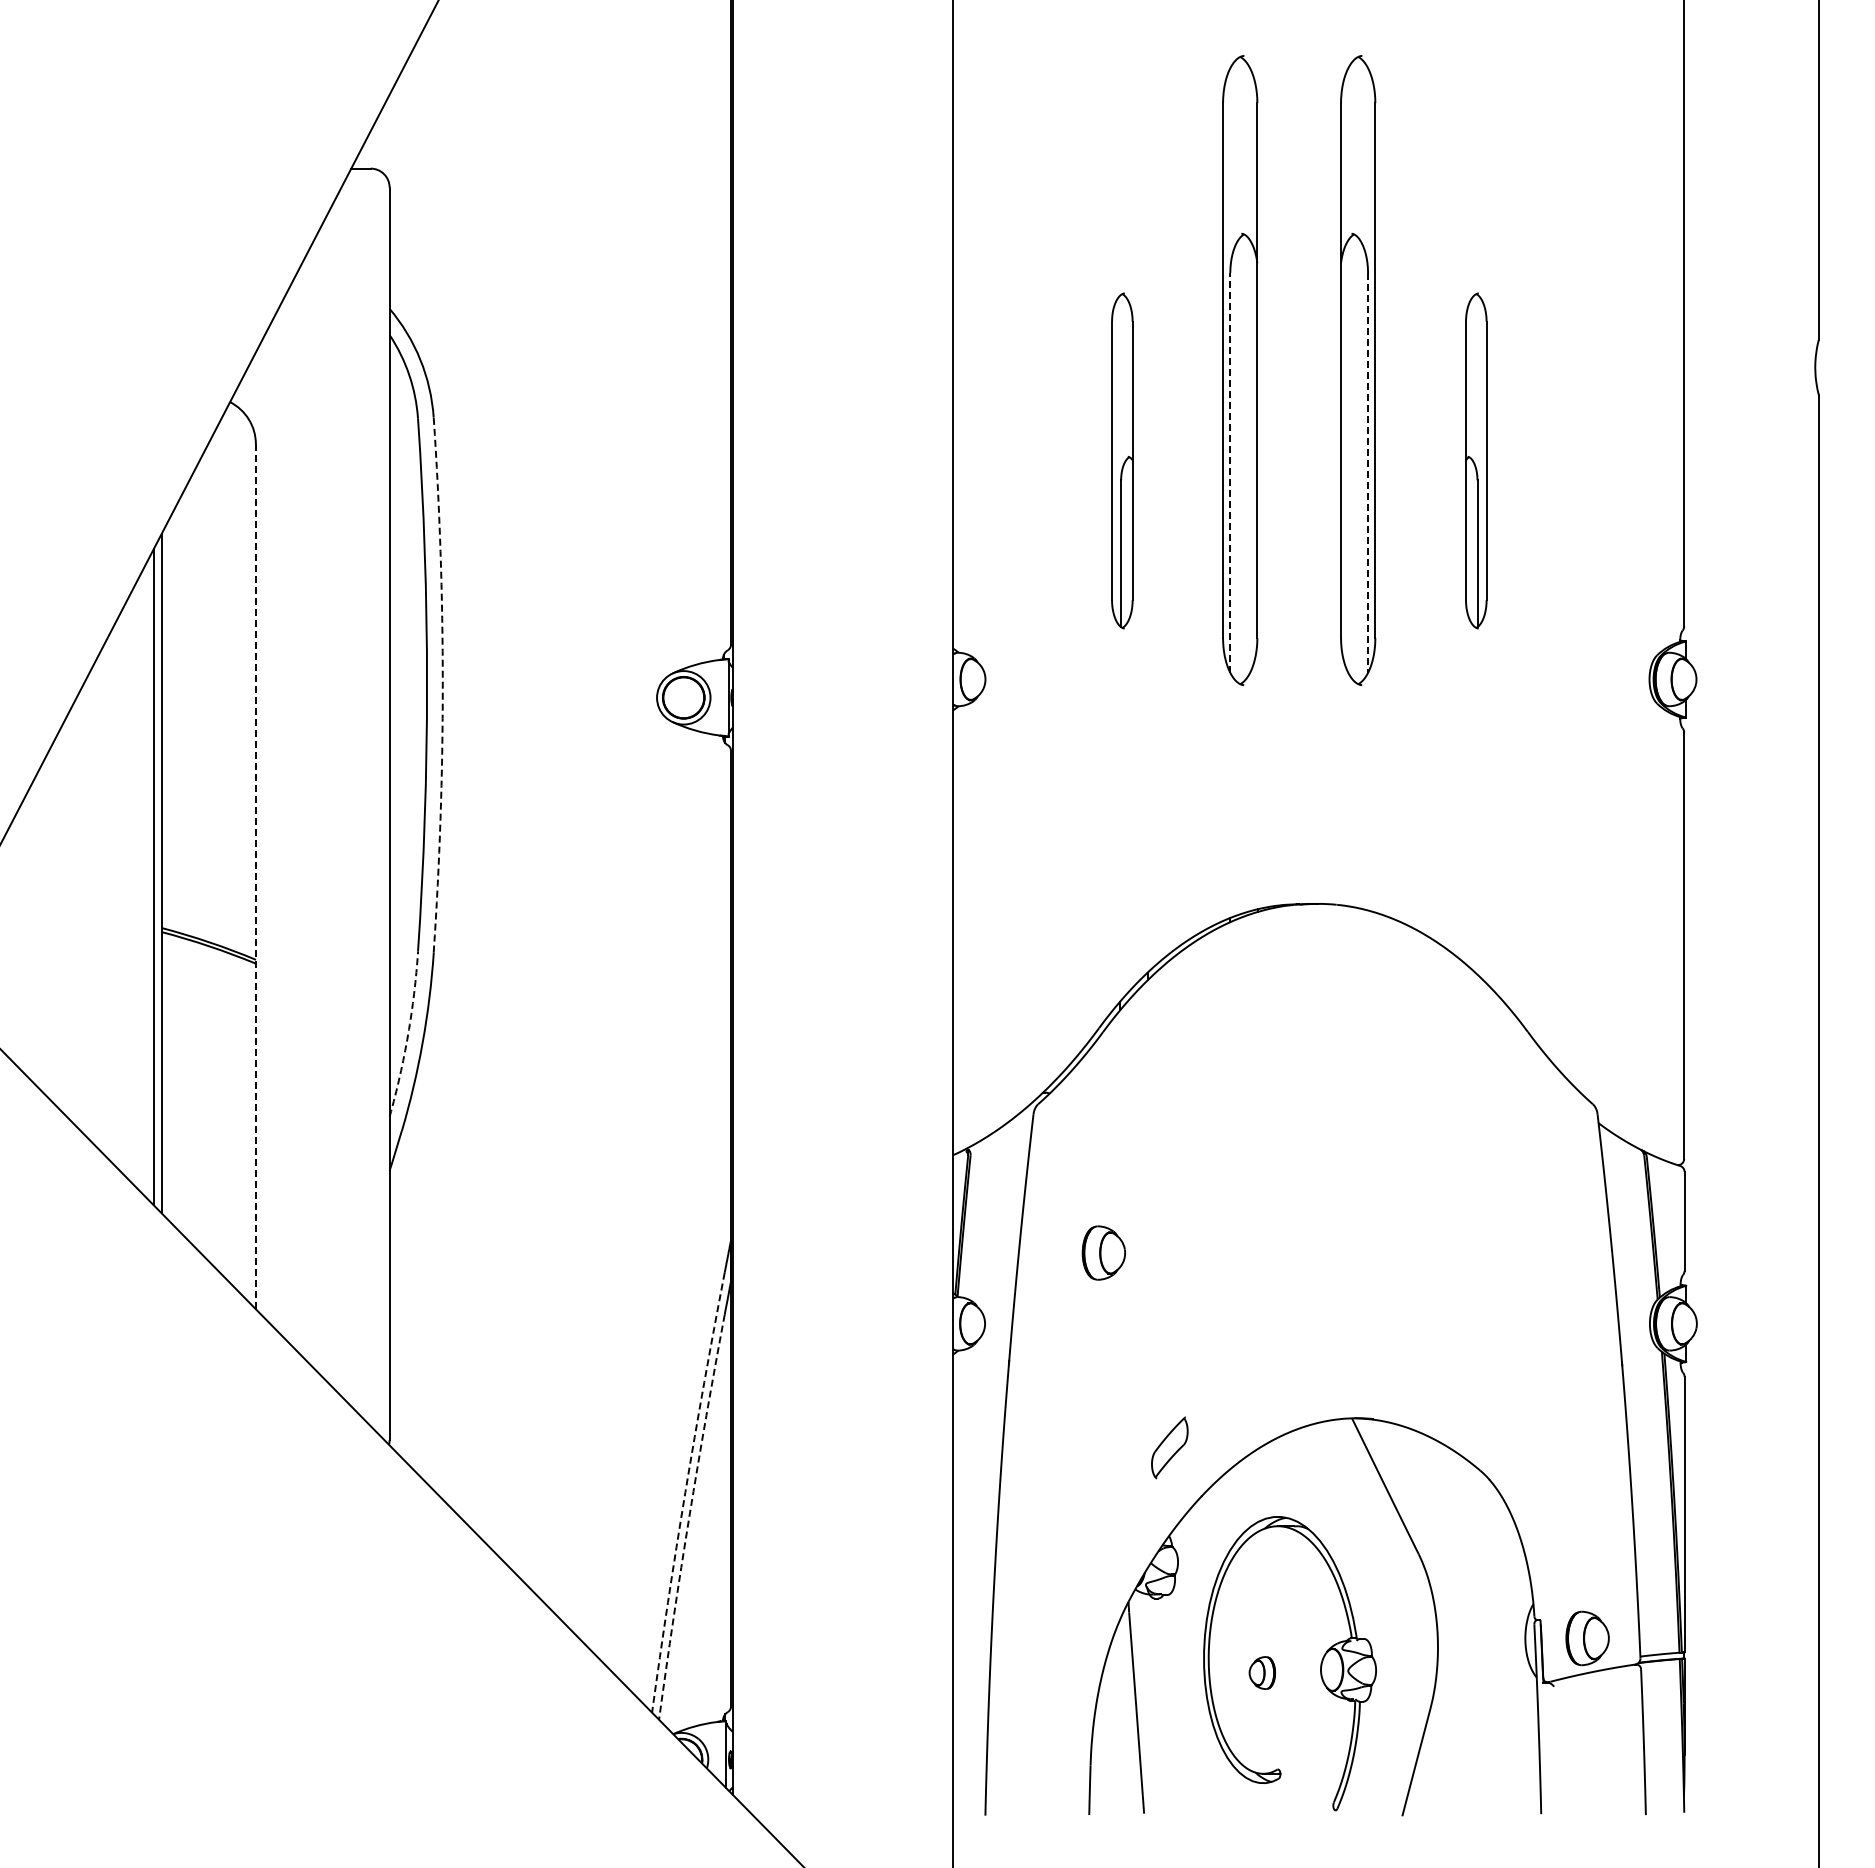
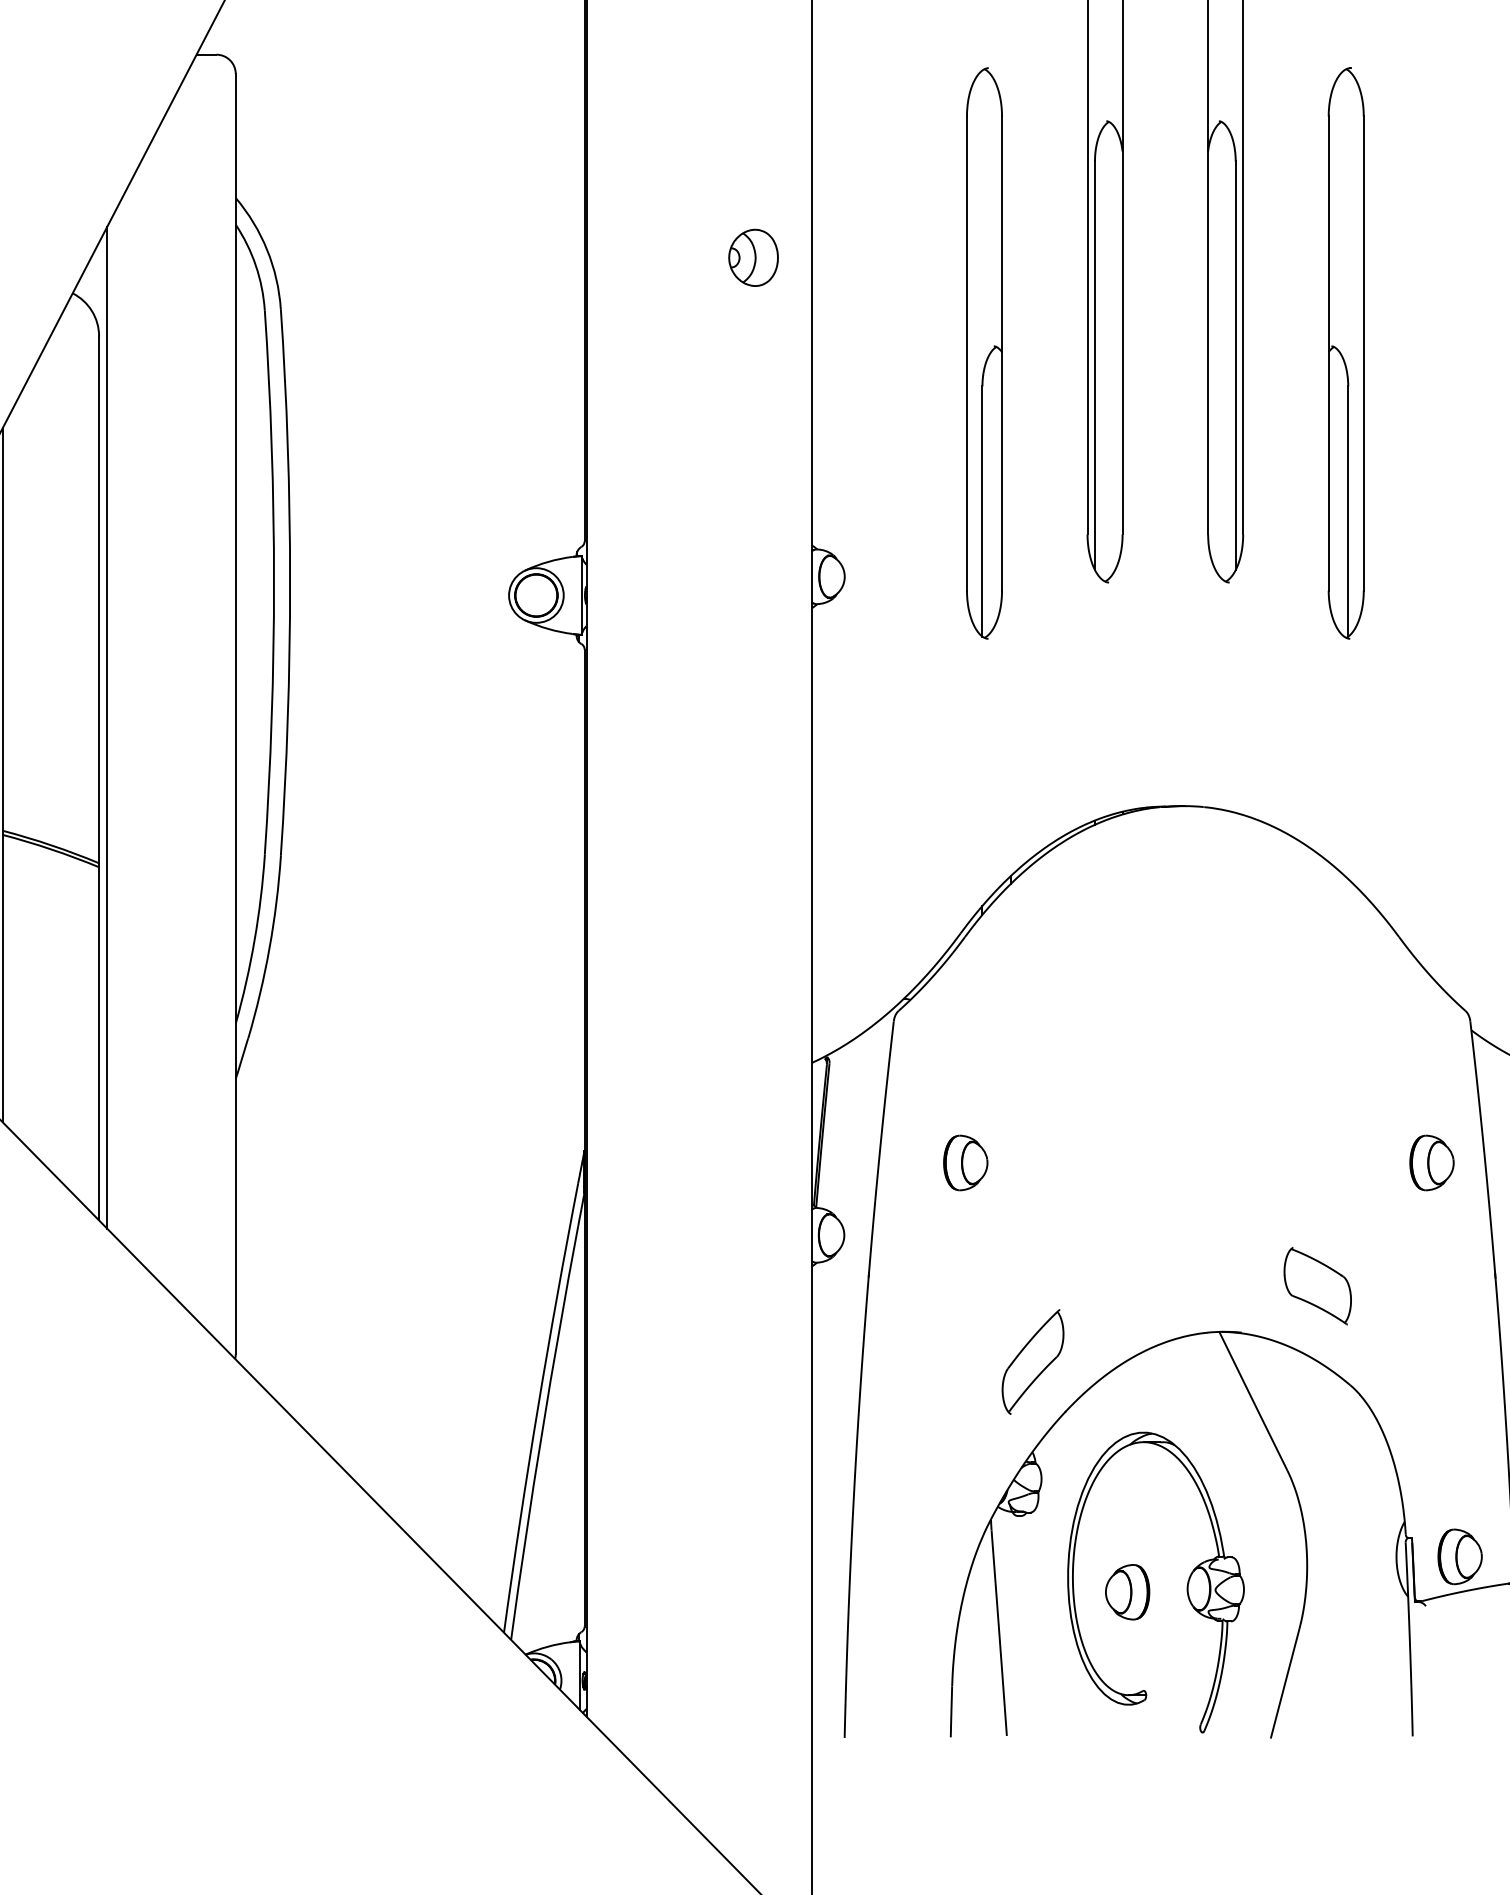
part: (896, 367) -> (753, 257), added
part: (1122, 460) -> (984, 352), size x1.67
part: (1476, 460) -> (1346, 352), size x1.67
line: (1230, 472) -> (1095, 365), dashed -> solid
line: (1368, 472) -> (1236, 365), dashed -> solid
arc: (442, 685) -> (289, 582), dashed -> solid
line: (263, 827) -> (106, 728), added
line: (255, 876) -> (98, 778), dashed -> solid
arc: (408, 1034) -> (255, 939), dashed -> solid
part: (1560, 1252) -> (1432, 1162), added
part: (1447, 1373) -> (1316, 1286), added
part: (1169, 1447) -> (1032, 1361), size x1.67
arc: (685, 1492) -> (538, 1407), dashed -> solid
arc: (689, 1516) -> (542, 1432), dashed -> solid
part: (1262, 1672) -> (1127, 1591), size x1.67

